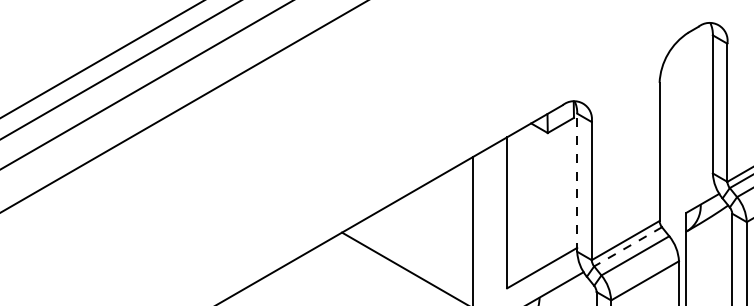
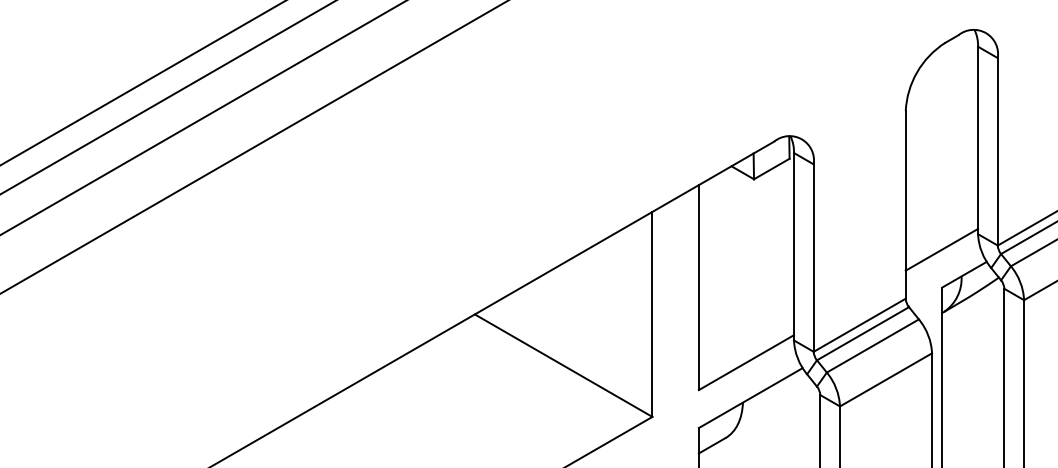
line: (576, 182) -> (793, 246), dashed -> solid
line: (685, 184) -> (941, 249), added
line: (627, 246) -> (862, 333), dashed -> solid

